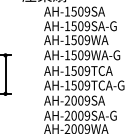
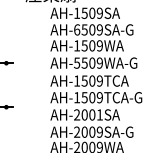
text: (67, 25) -> (77, 29), AH-1509SA-G -> AH-6509SA-G
text: (66, 54) -> (76, 62), AH-1509WA-G -> AH-5509WA-G
line: (5, 74) -> (6, 84), removed
text: (87, 100) -> (99, 114), AH-2009SA -> AH-2001SA

